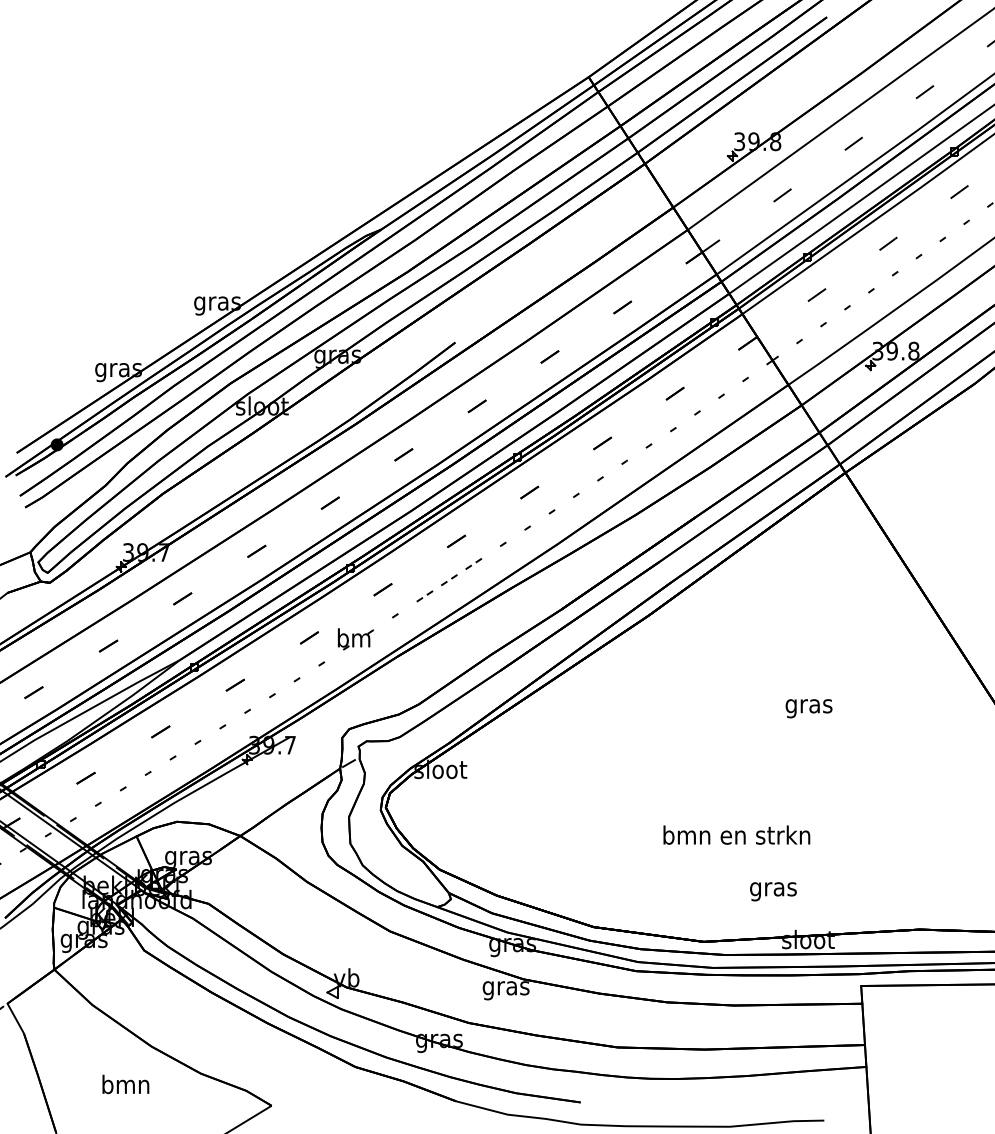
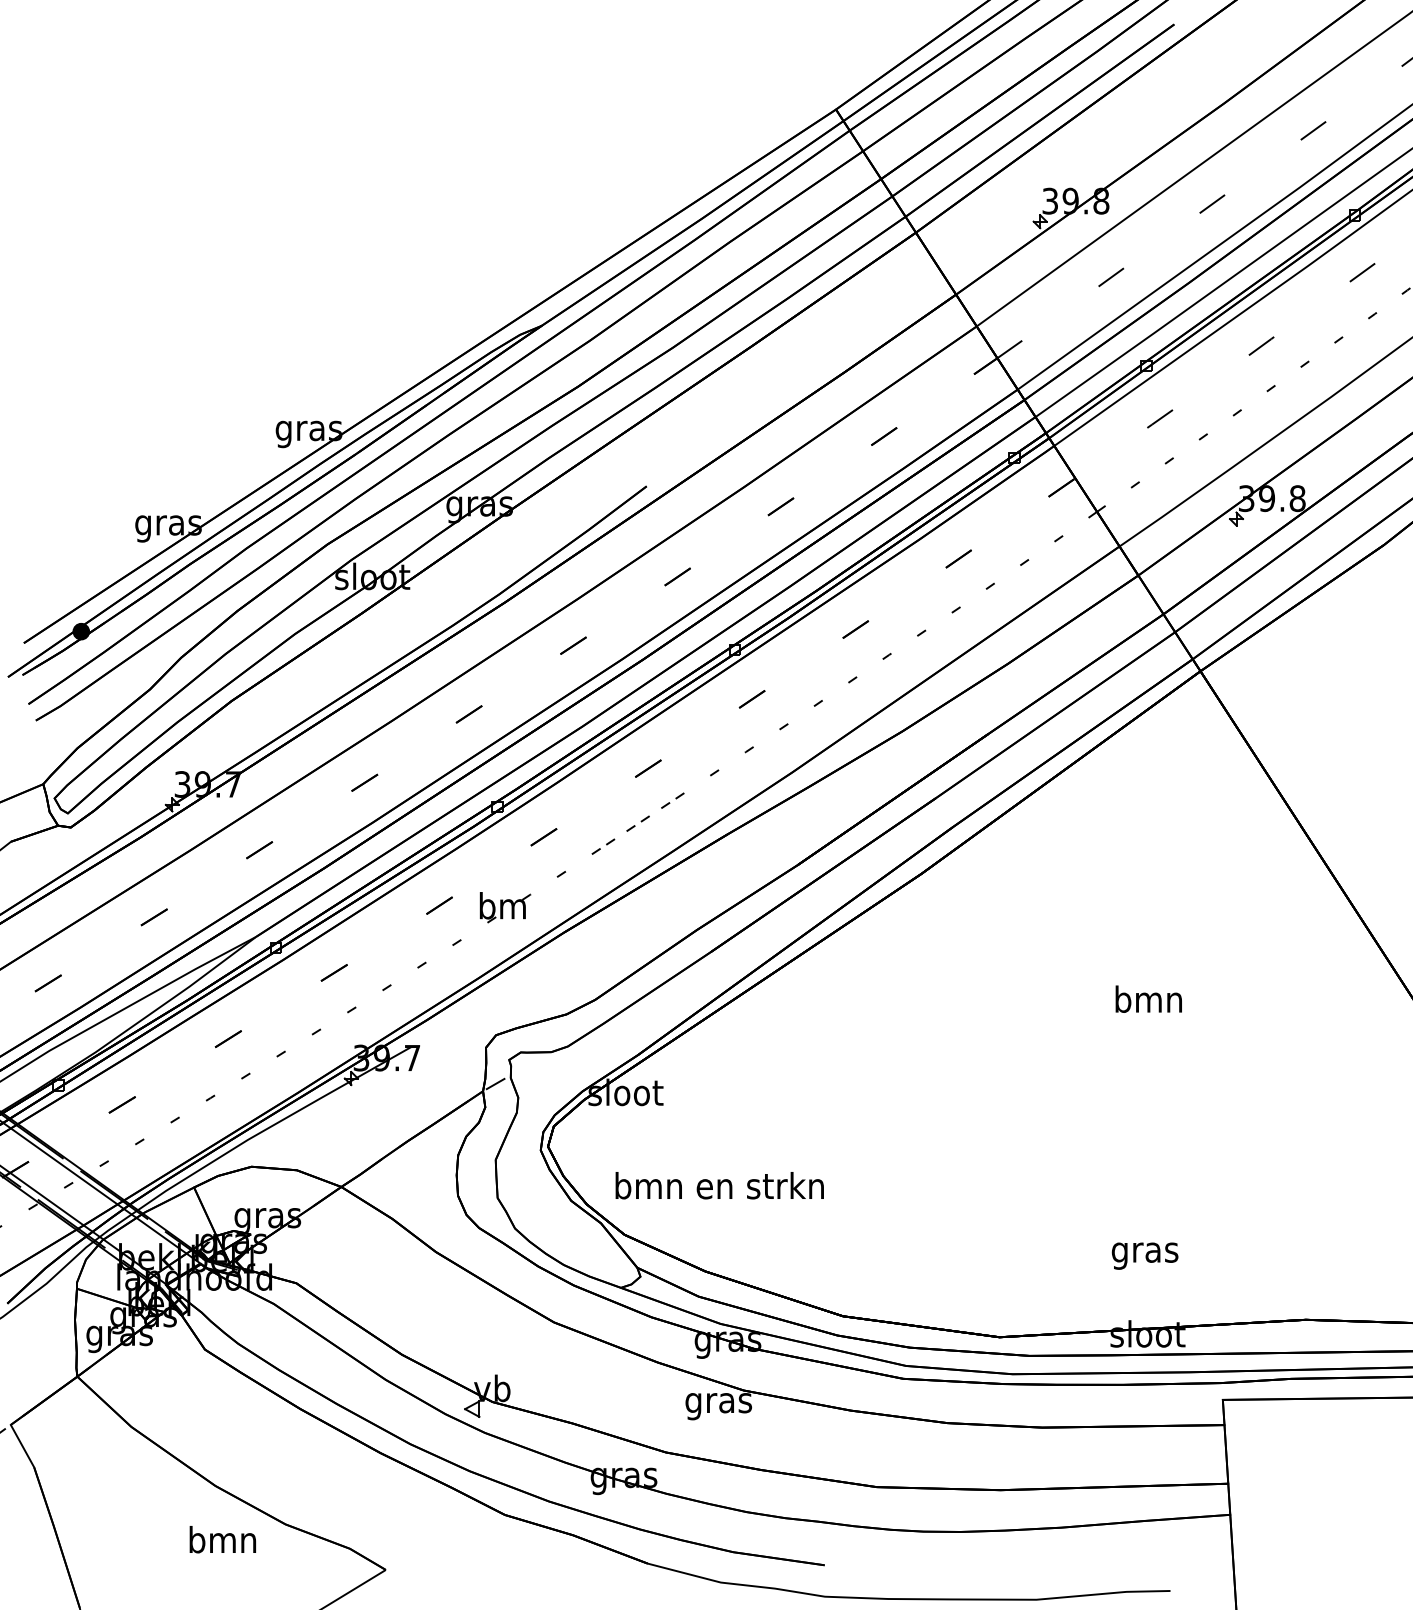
text: (808, 706) -> (1148, 1003), gras -> bmn
text: (736, 834) -> (719, 1184), moved
text: (773, 891) -> (1145, 1255), moved
text: (125, 1084) -> (222, 1539), moved

